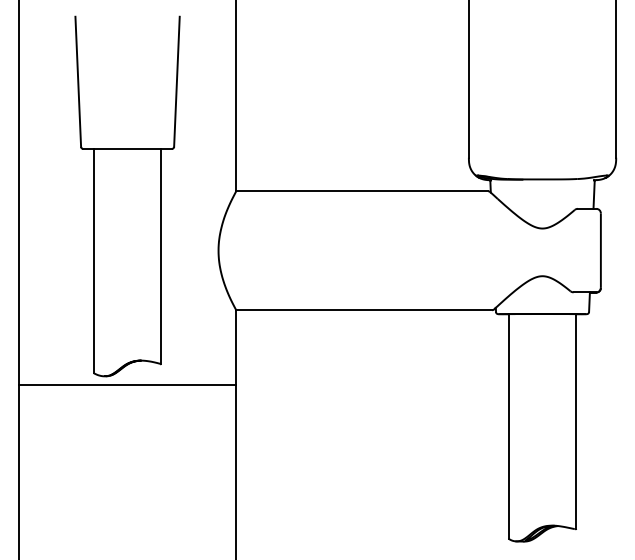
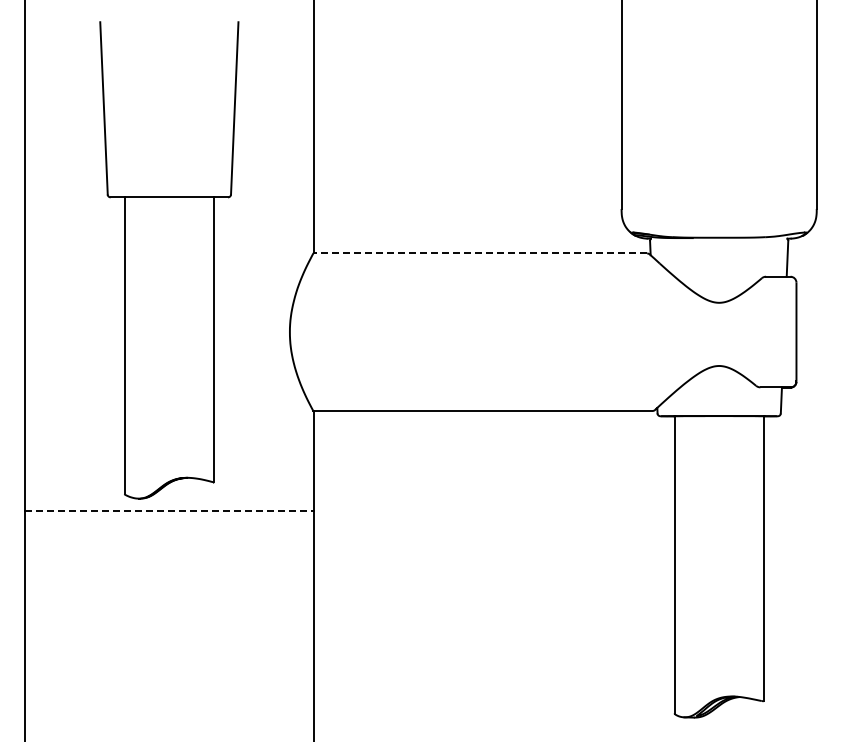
line: (362, 191) -> (480, 253), solid -> dashed
line: (127, 385) -> (169, 510), solid -> dashed

